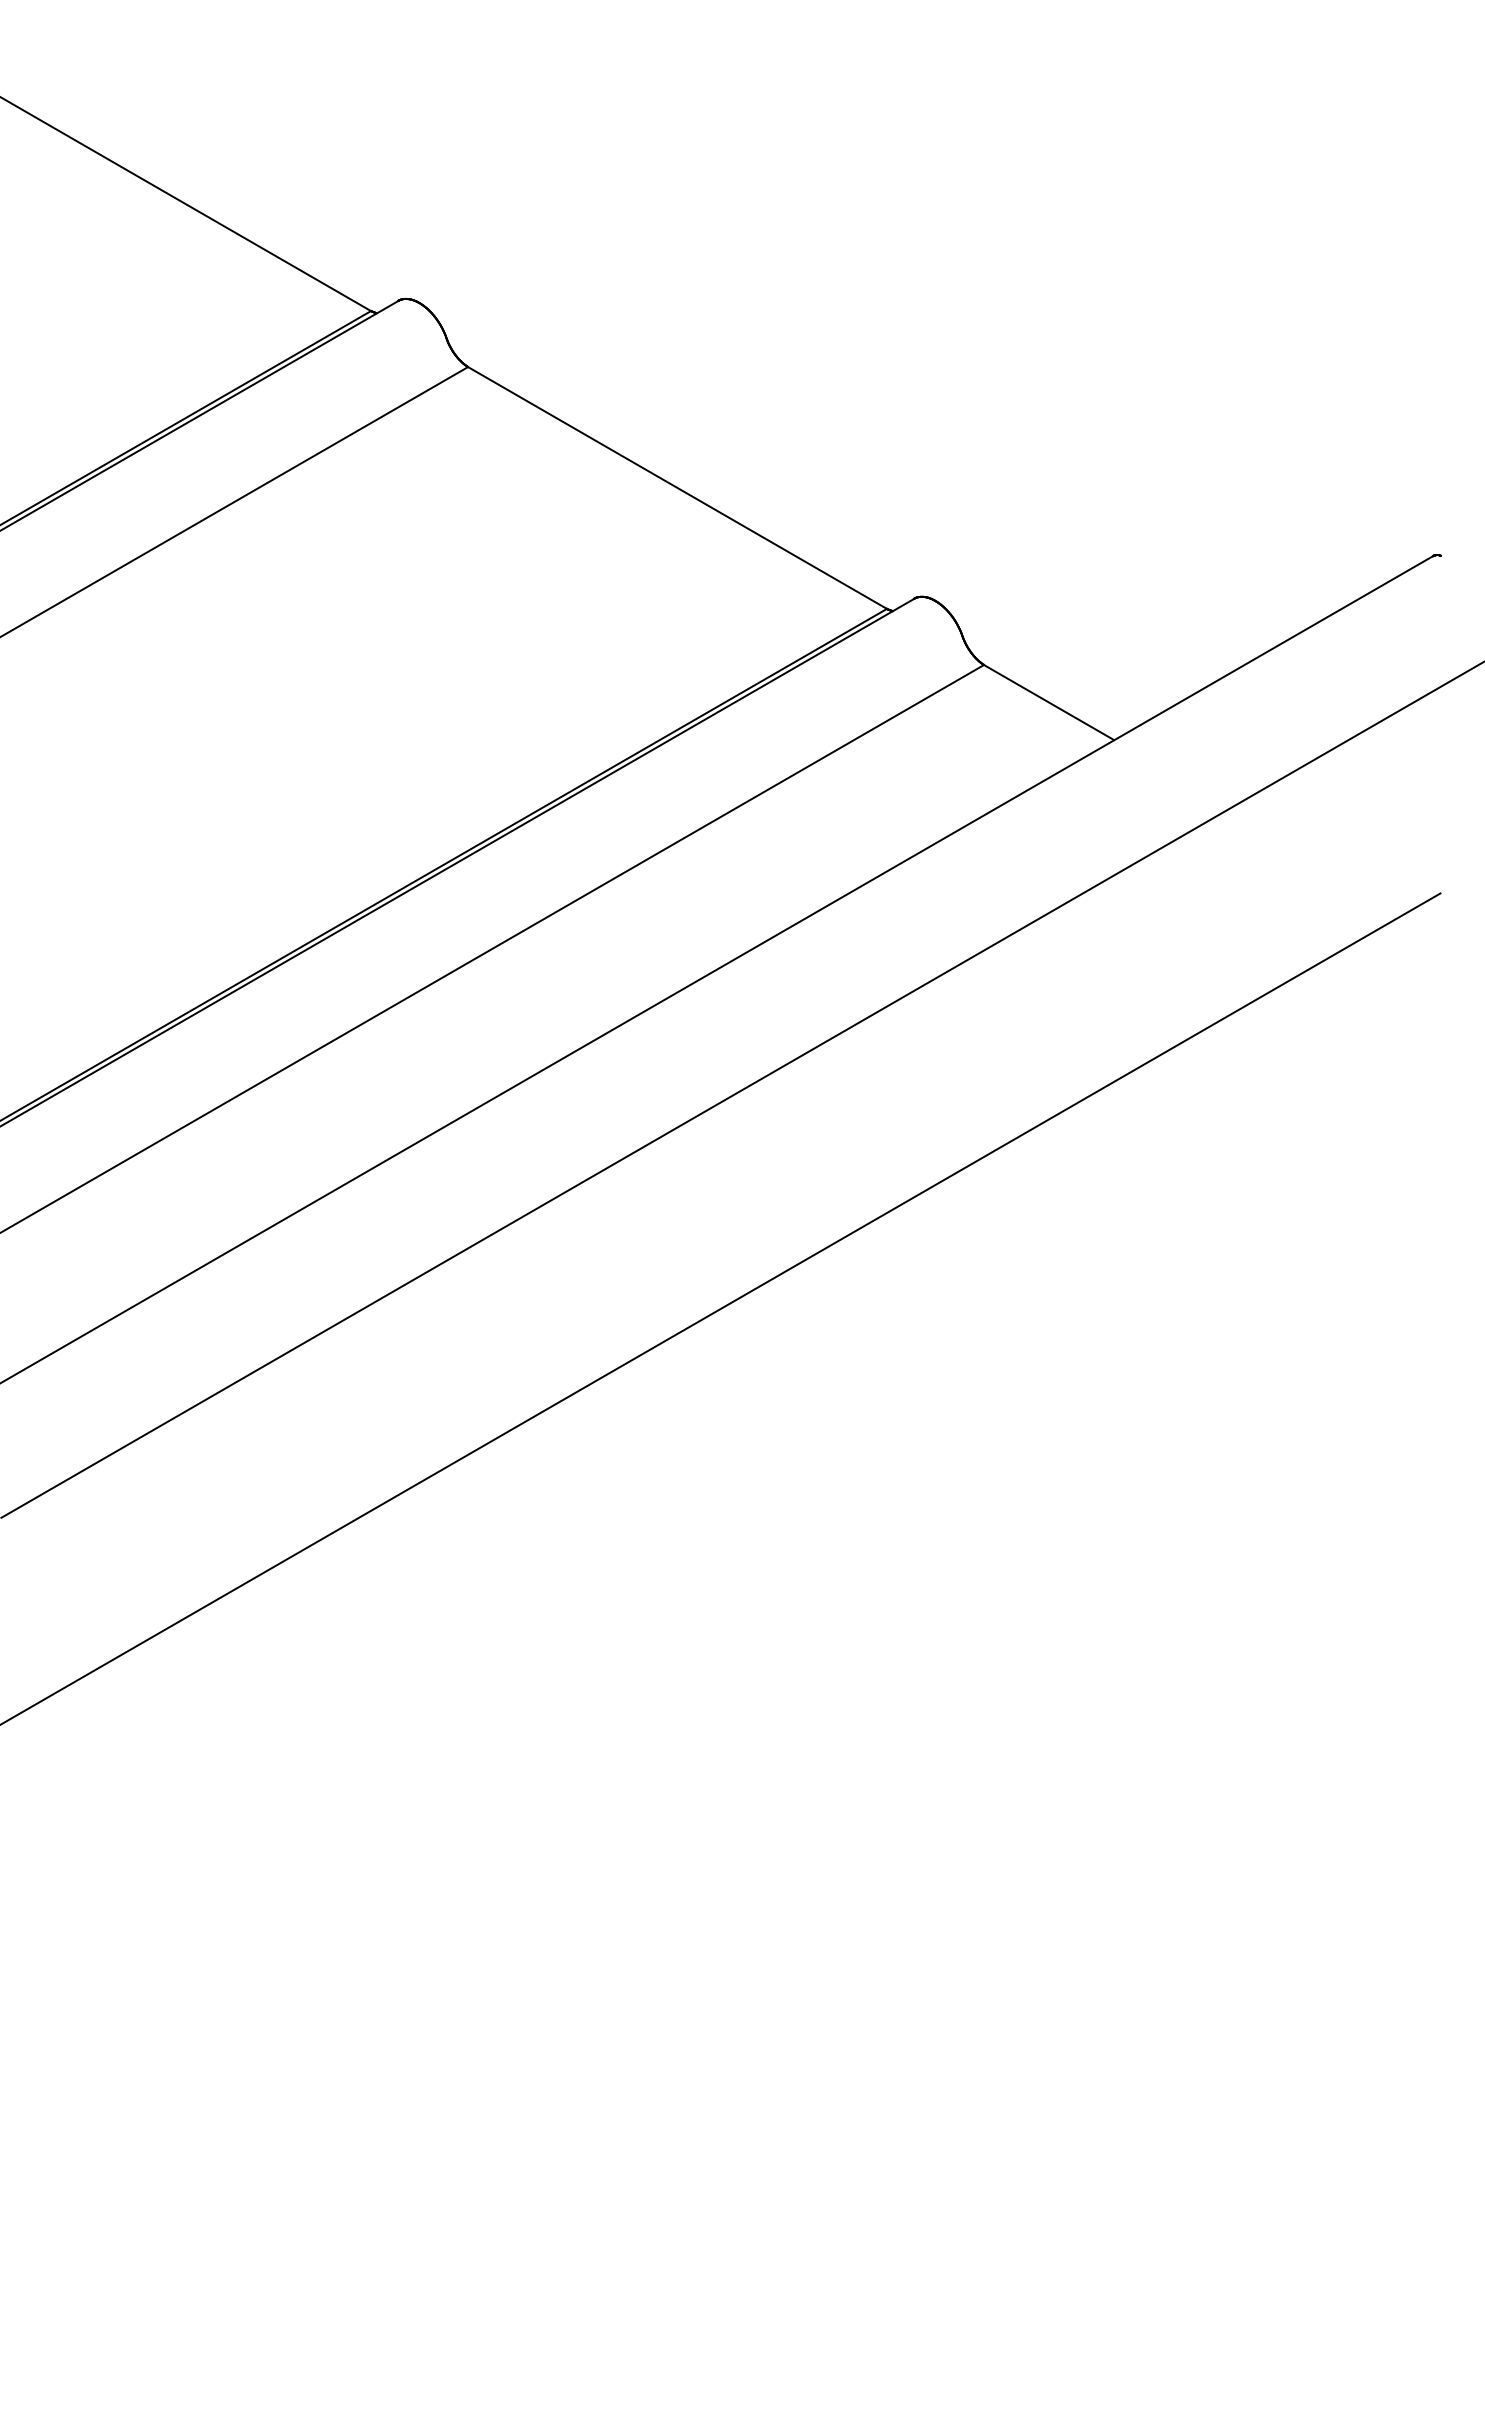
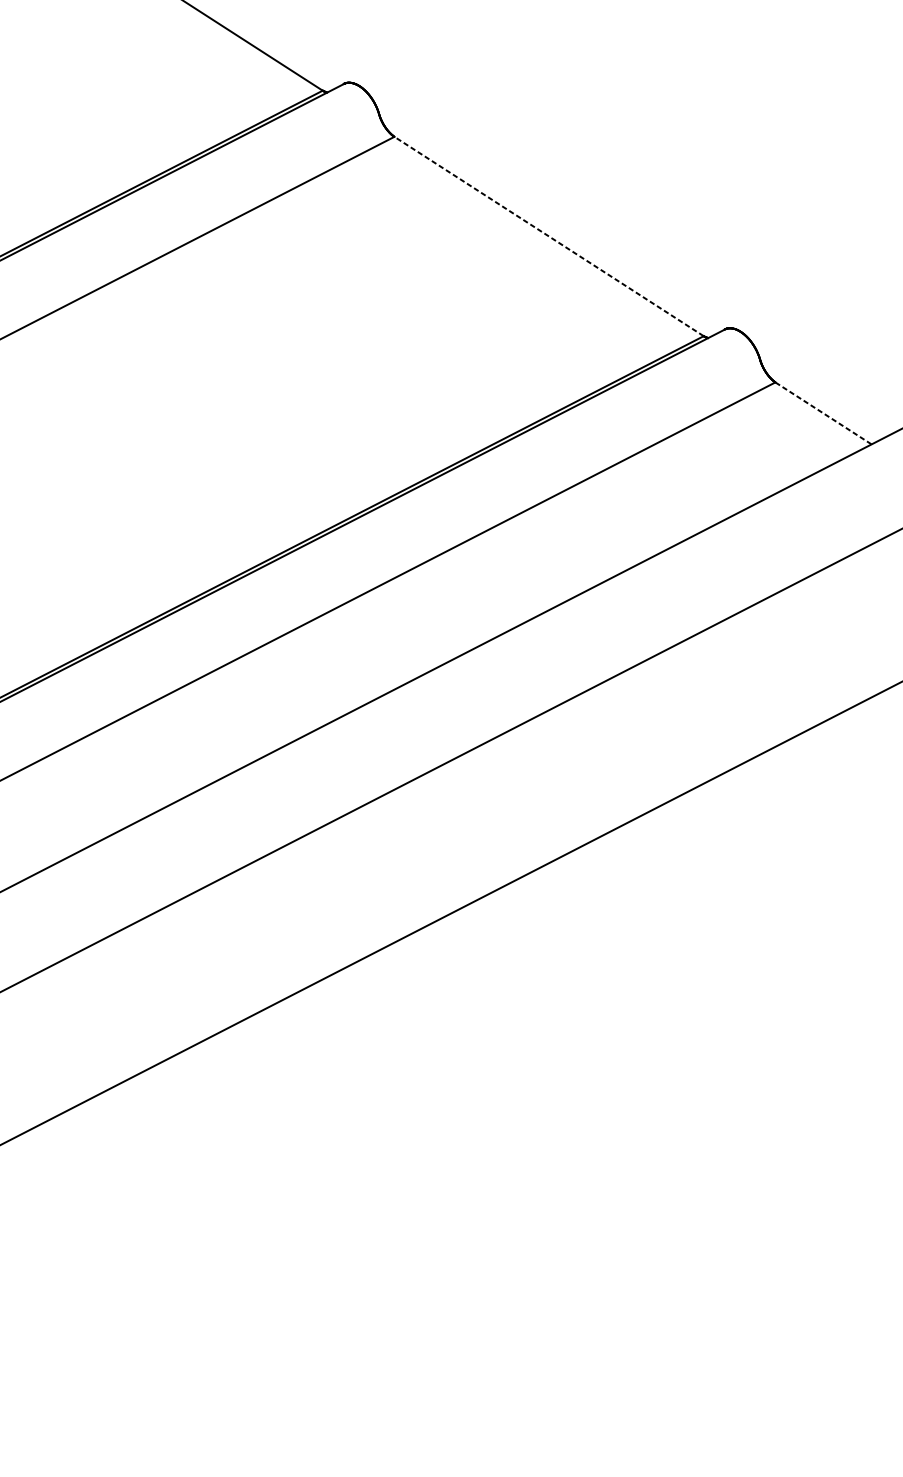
line: (677, 487) -> (549, 236), solid -> dashed
line: (1048, 702) -> (823, 413), solid -> dashed

